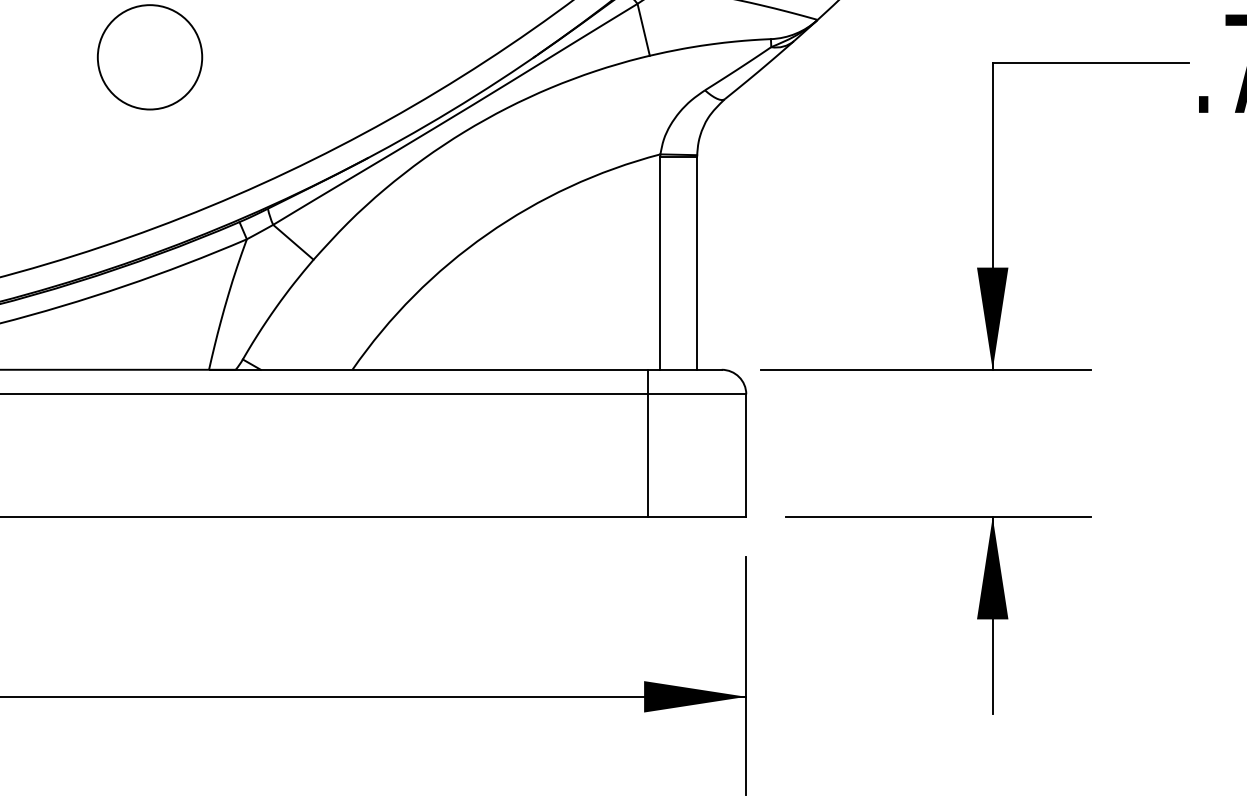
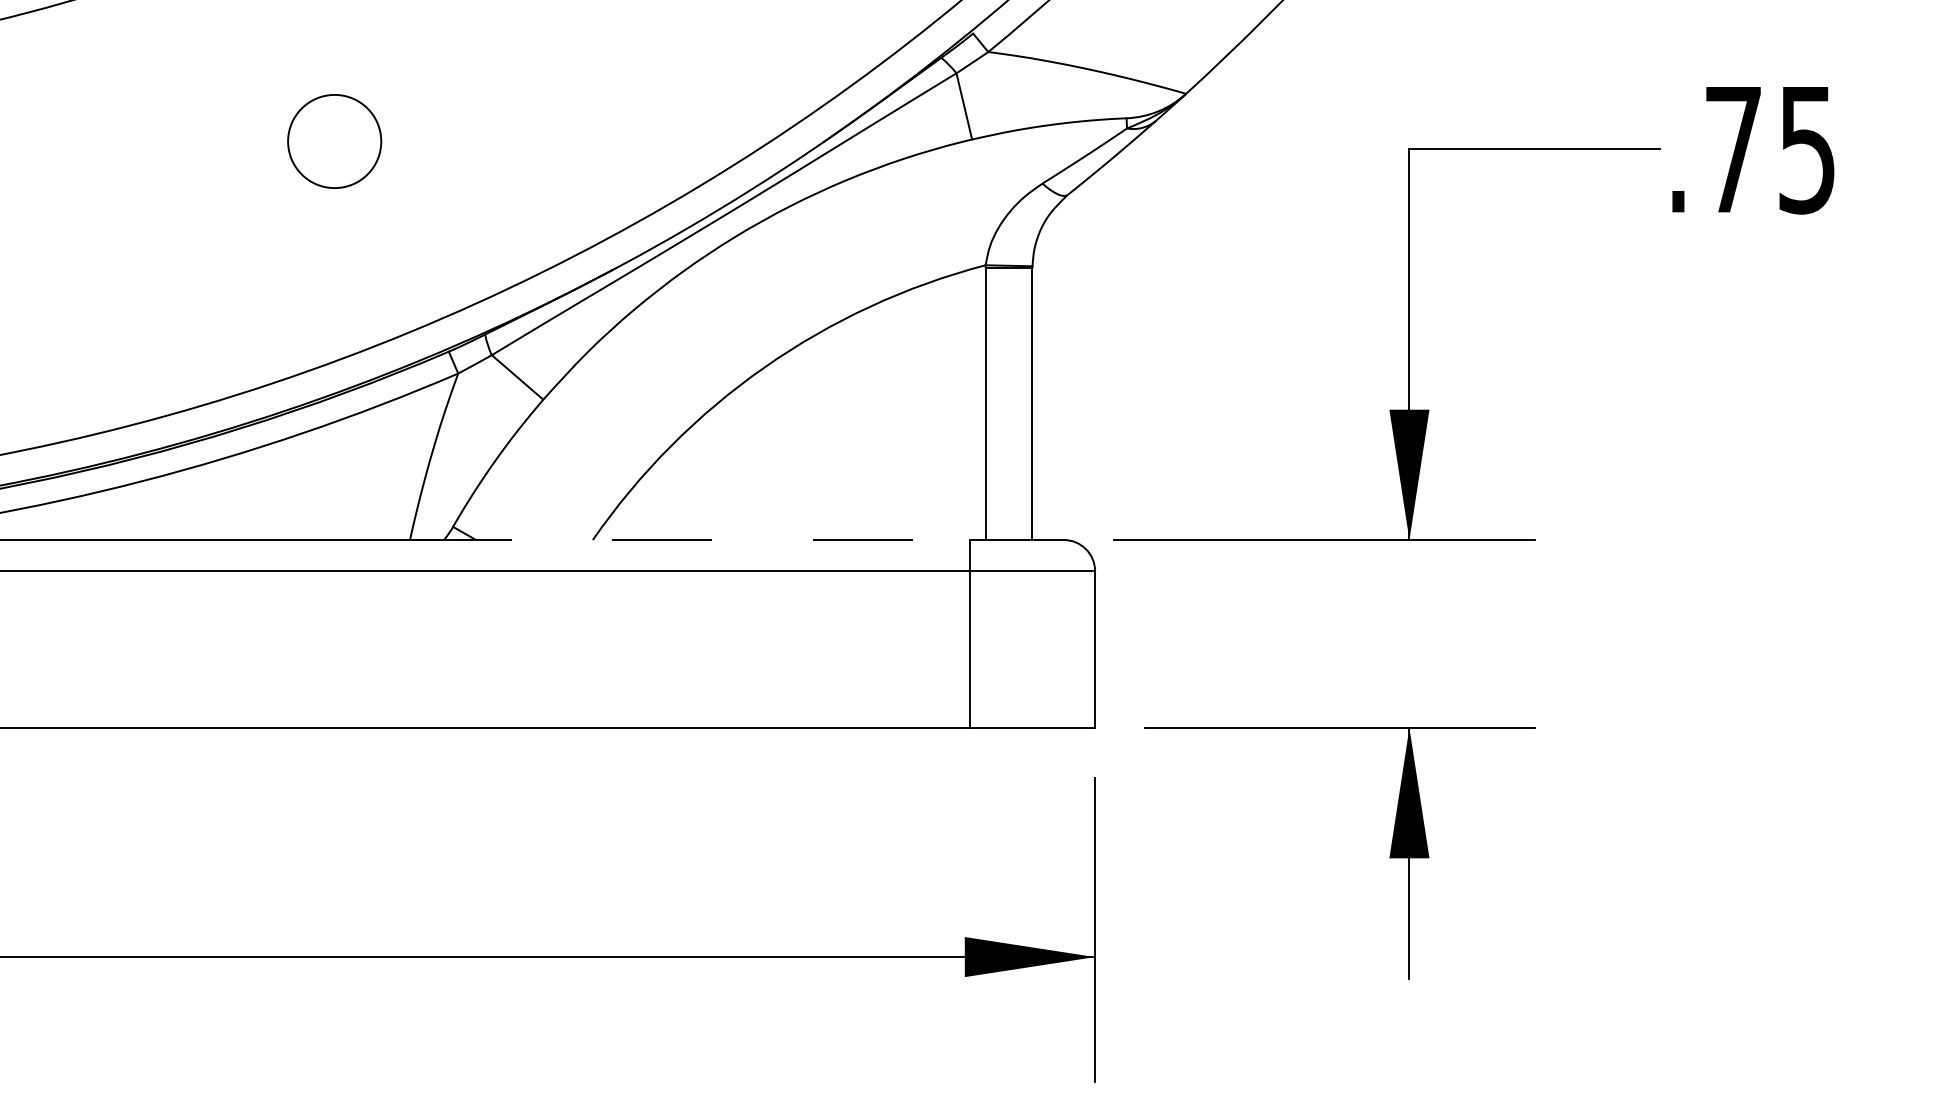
circle: (149, 57) -> (334, 141), size x0.7
line: (429, 370) -> (691, 540), solid -> dashed

